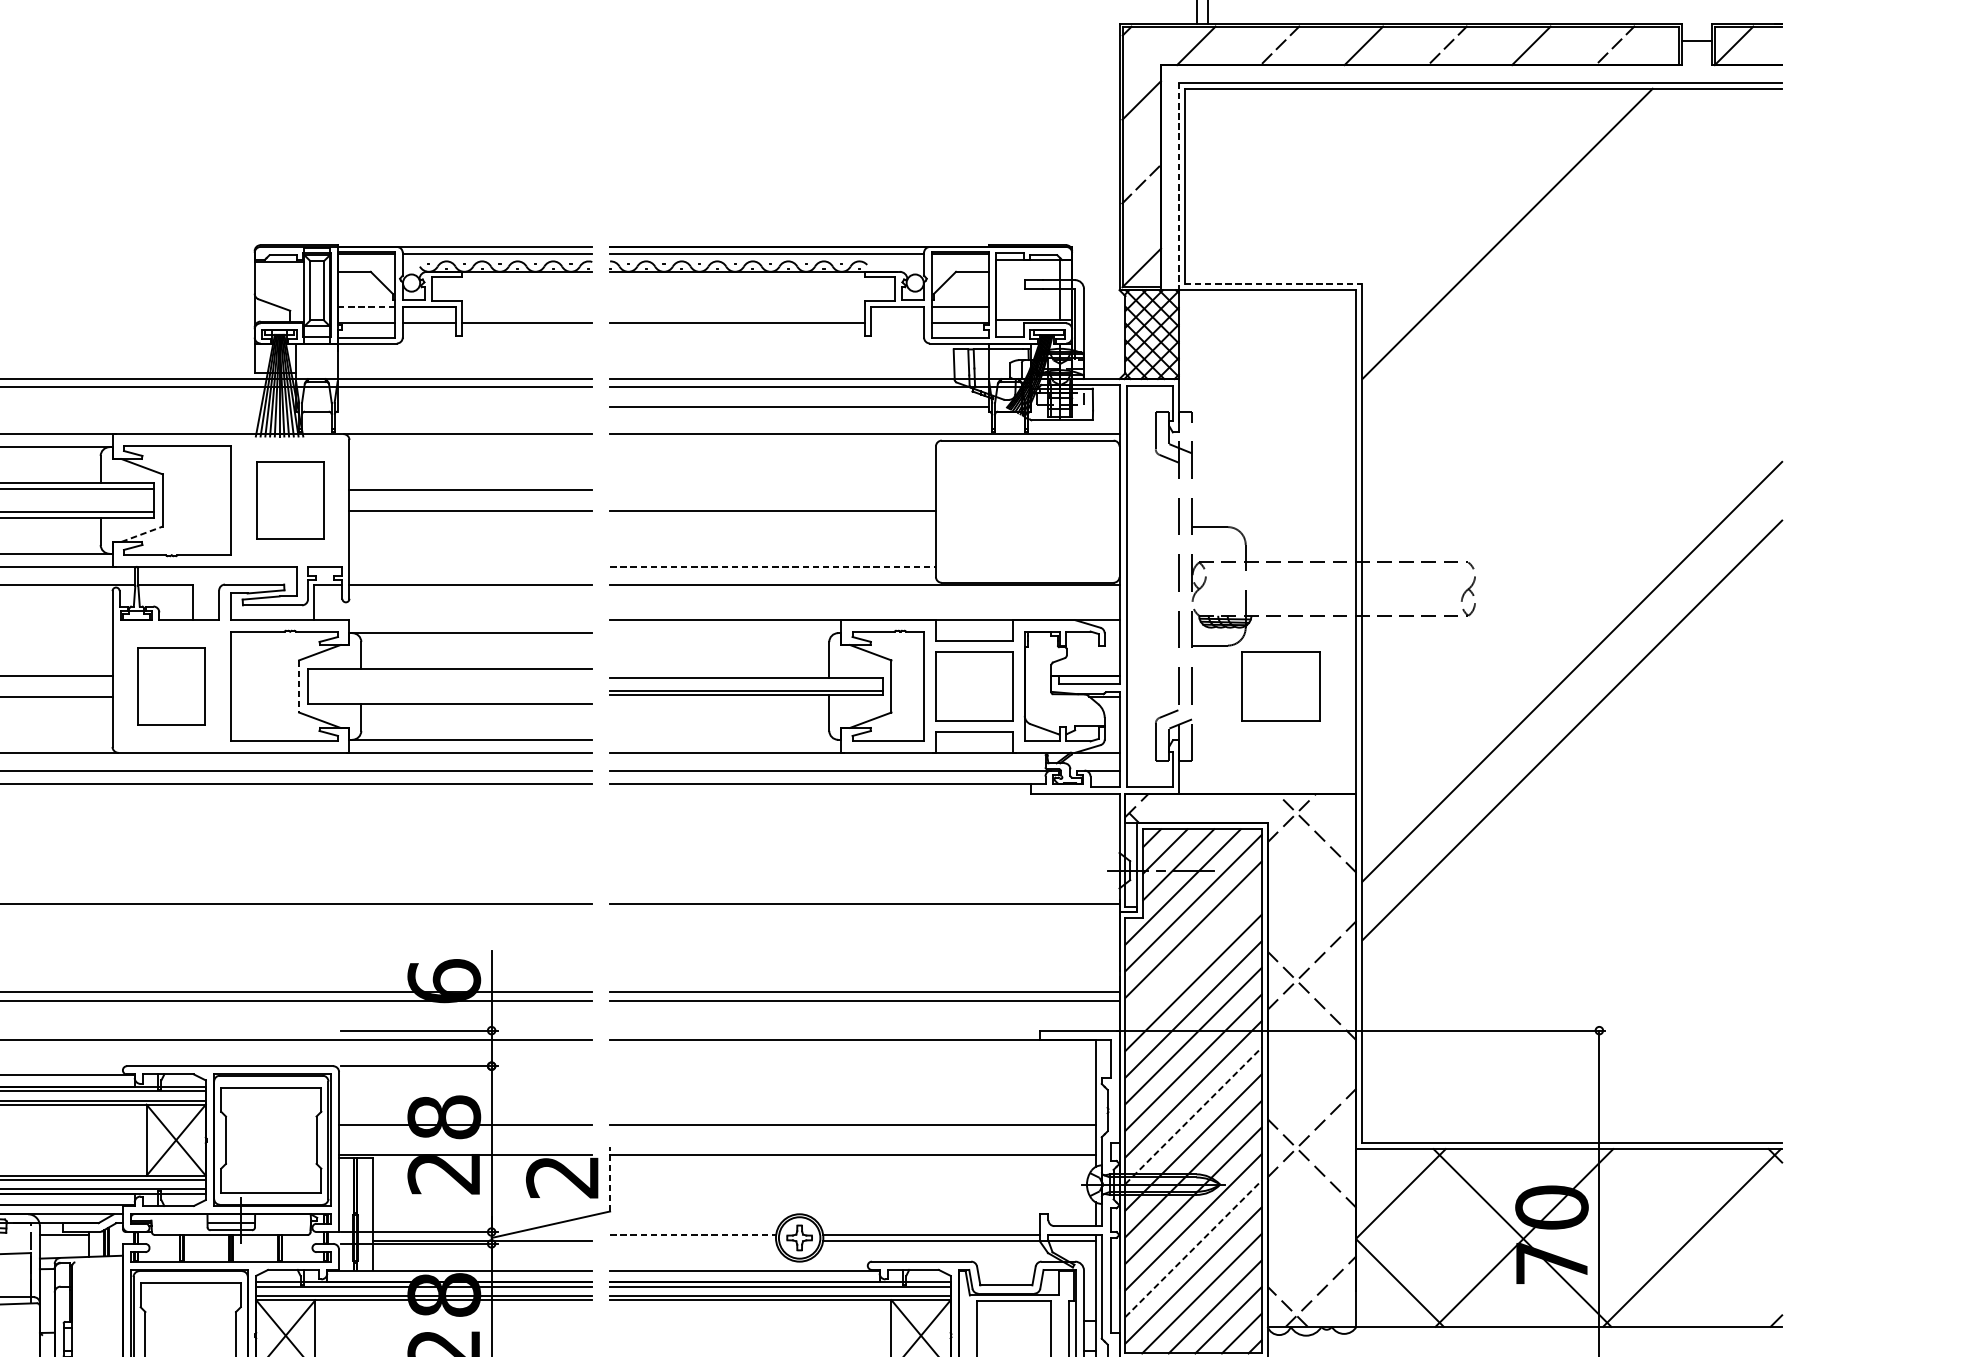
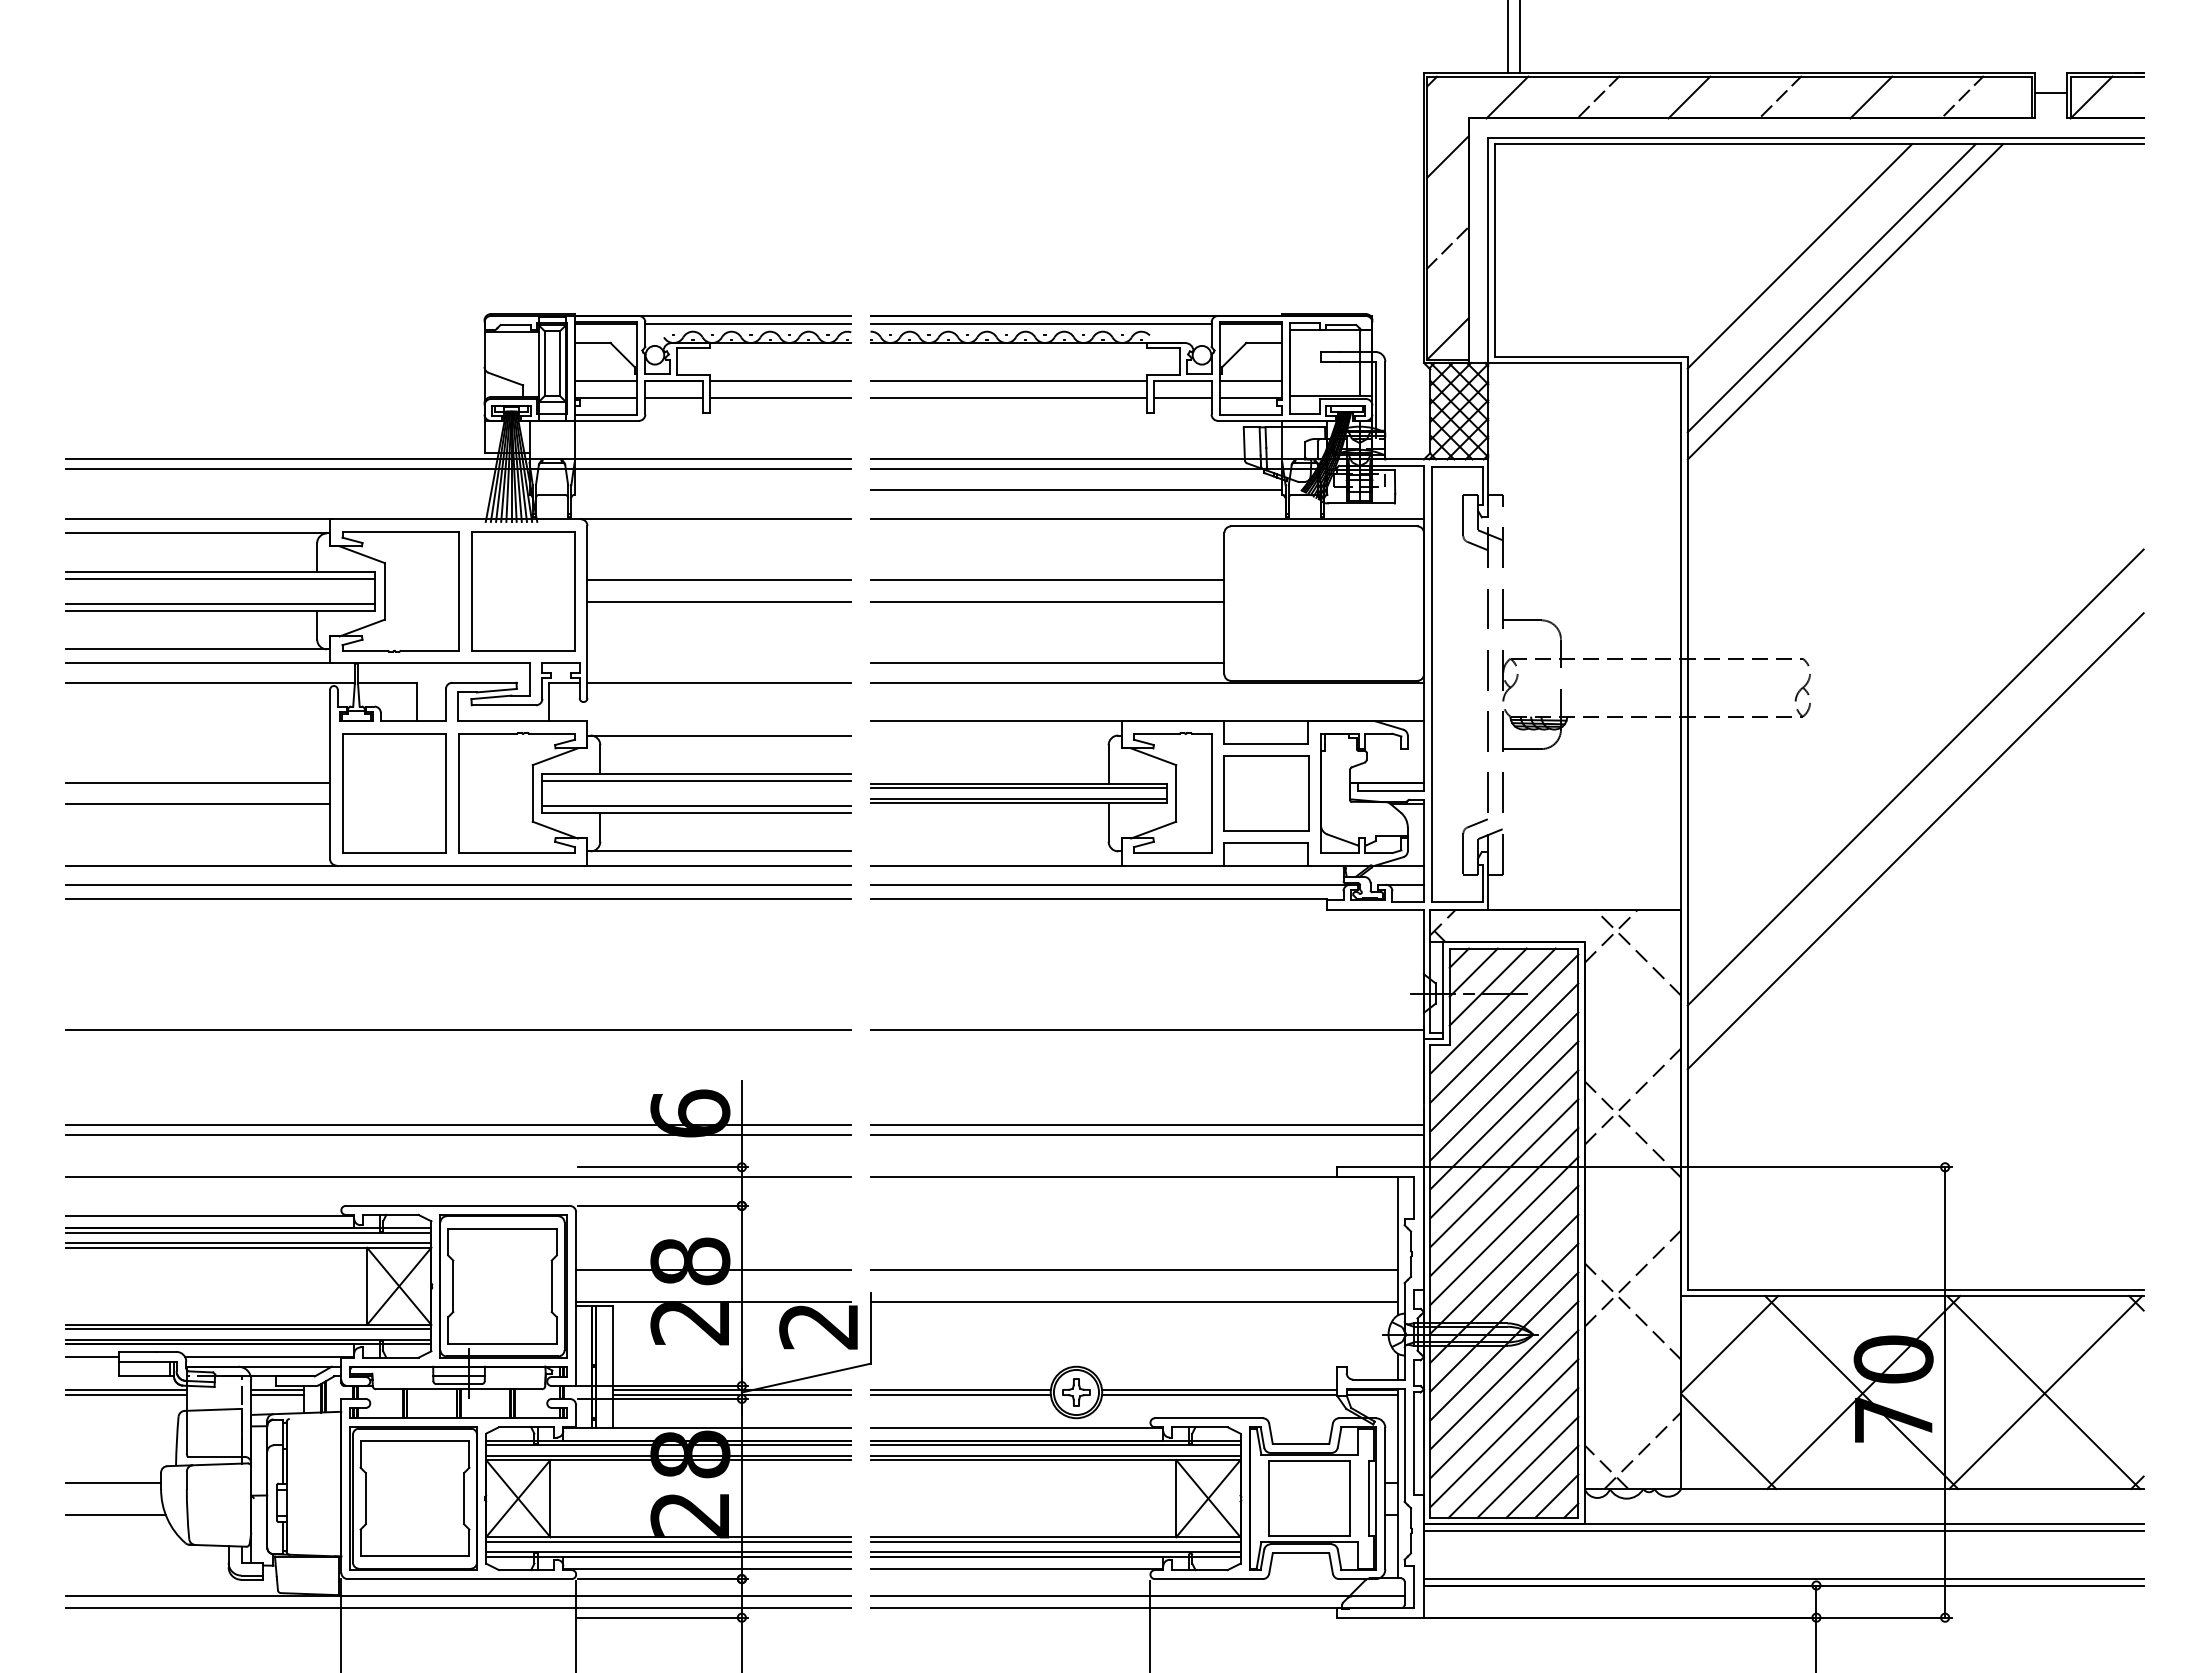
line: (1178, 186) -> (1488, 250), dashed -> solid
line: (1465, 192) -> (1799, 256), added
line: (1494, 221) -> (1831, 288), added
line: (1273, 284) -> (1591, 356), dashed -> solid
line: (366, 307) -> (605, 381), dashed -> solid
line: (527, 307) -> (780, 381), added
line: (737, 307) -> (1008, 381), added
line: (897, 322) -> (1182, 398), added
line: (772, 490) -> (1047, 580), added
part: (290, 500) -> (523, 591), size x1.43
line: (142, 533) -> (362, 627), dashed -> solid
line: (772, 566) -> (1047, 663), dashed -> solid
line: (449, 674) -> (696, 780), added
line: (746, 681) -> (1018, 788), added
part: (171, 686) -> (394, 793), size x1.43
line: (298, 686) -> (532, 793), dashed -> solid
part: (1281, 686) -> (1599, 793), removed
line: (449, 698) -> (696, 806), added
line: (1193, 956) -> (1504, 1086), added
line: (1193, 1115) -> (1504, 1259), dashed -> solid
line: (610, 1179) -> (870, 1328), dashed -> solid
line: (483, 1235) -> (732, 1389), added
line: (693, 1235) -> (961, 1389), dashed -> solid
line: (1689, 1237) -> (2043, 1392), added
line: (64, 1240) -> (277, 1395), added
line: (692, 1240) -> (960, 1395), added
line: (1193, 1249) -> (1504, 1404), dashed -> solid

